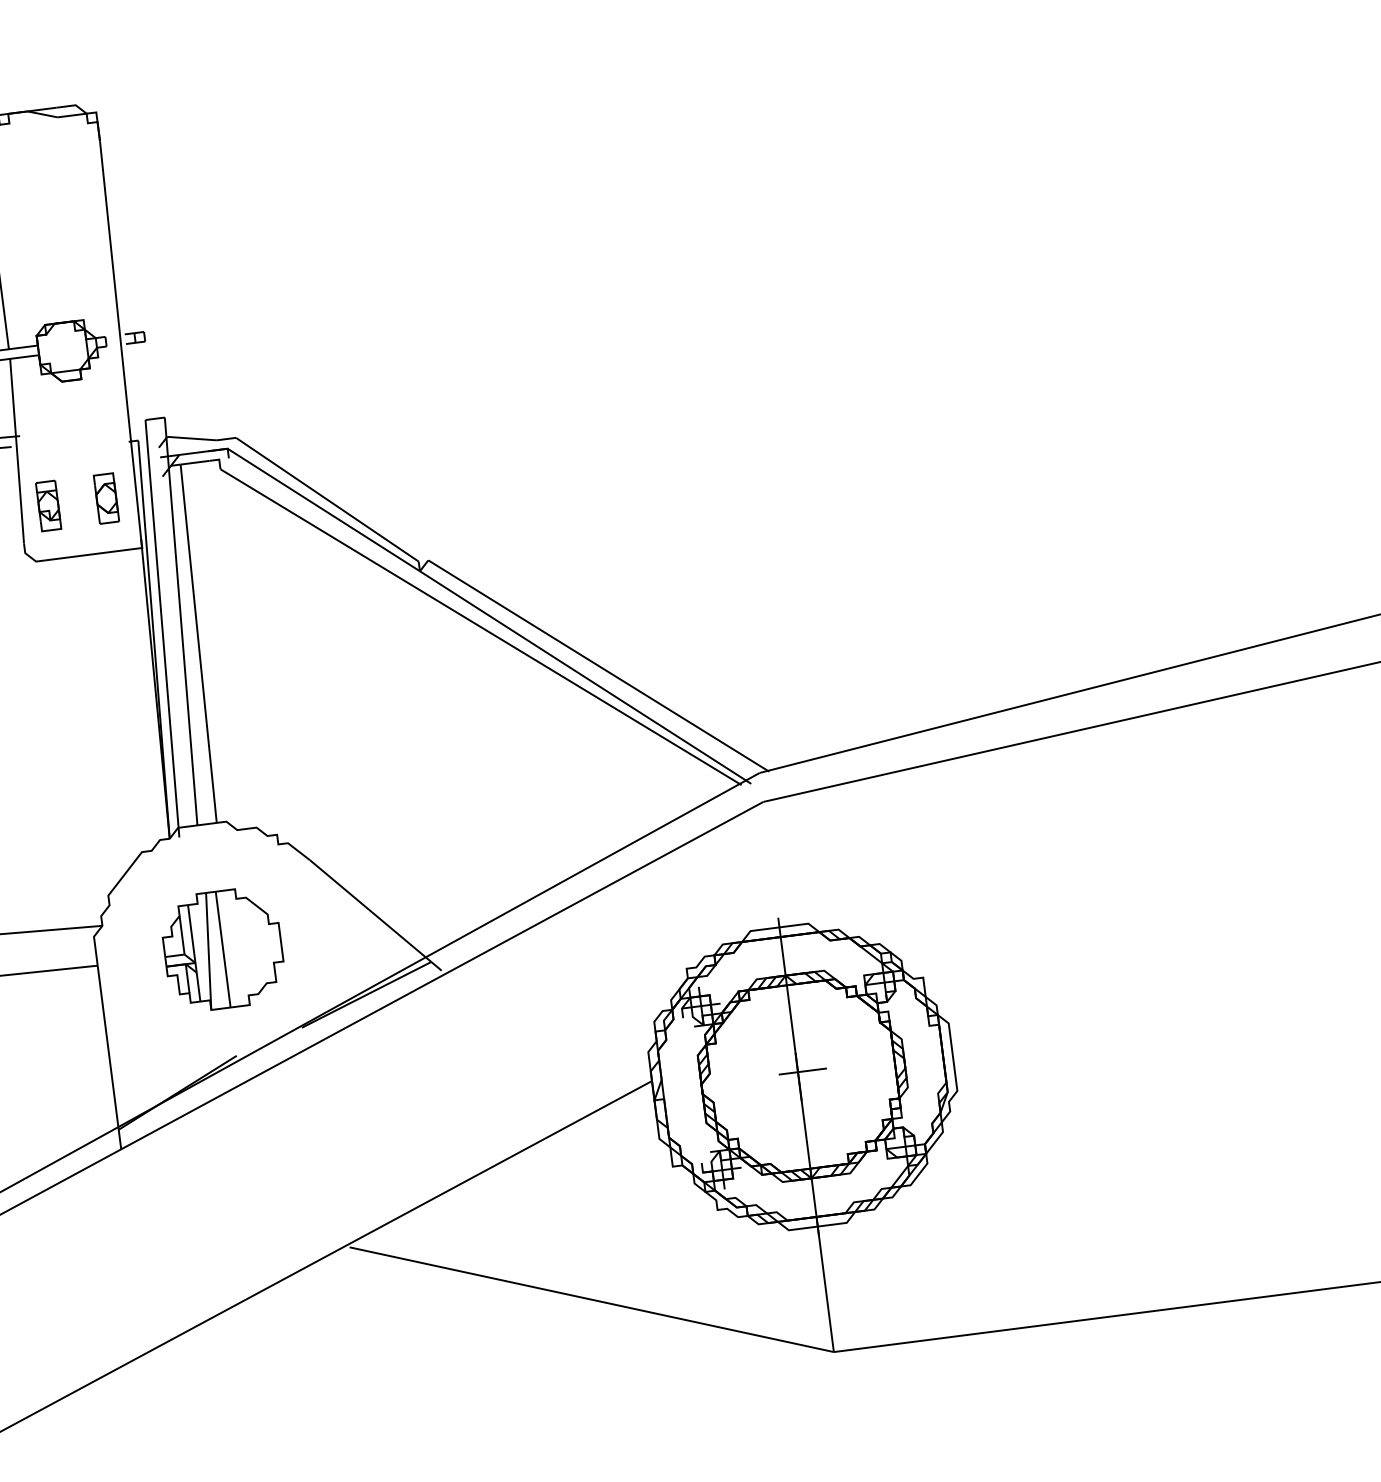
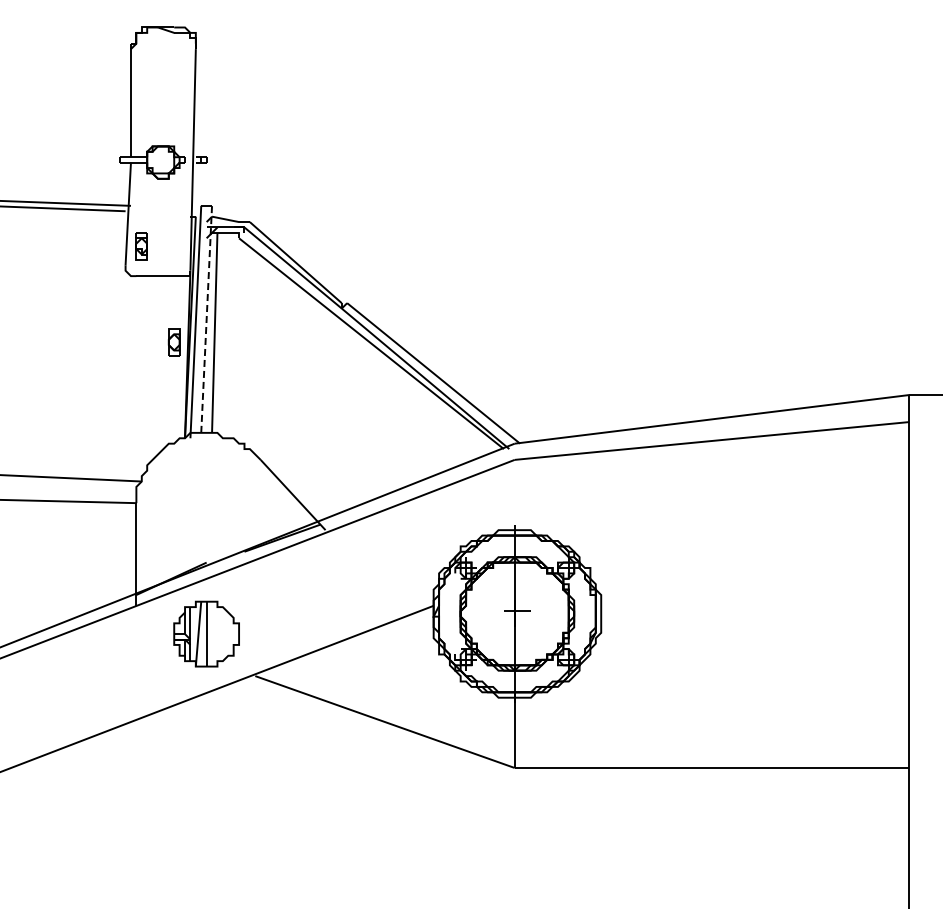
part: (105, 498) -> (173, 342), moved
line: (180, 621) -> (206, 319), solid -> dashed
part: (222, 948) -> (206, 633), moved

